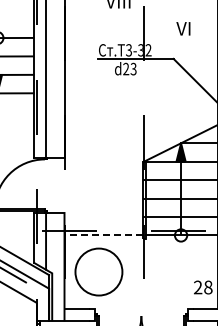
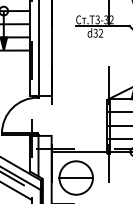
text: (129, 69) -> (98, 33), d23 -> d32
line: (103, 235) -> (79, 151), dashed -> solid
line: (98, 272) -> (75, 178), added

